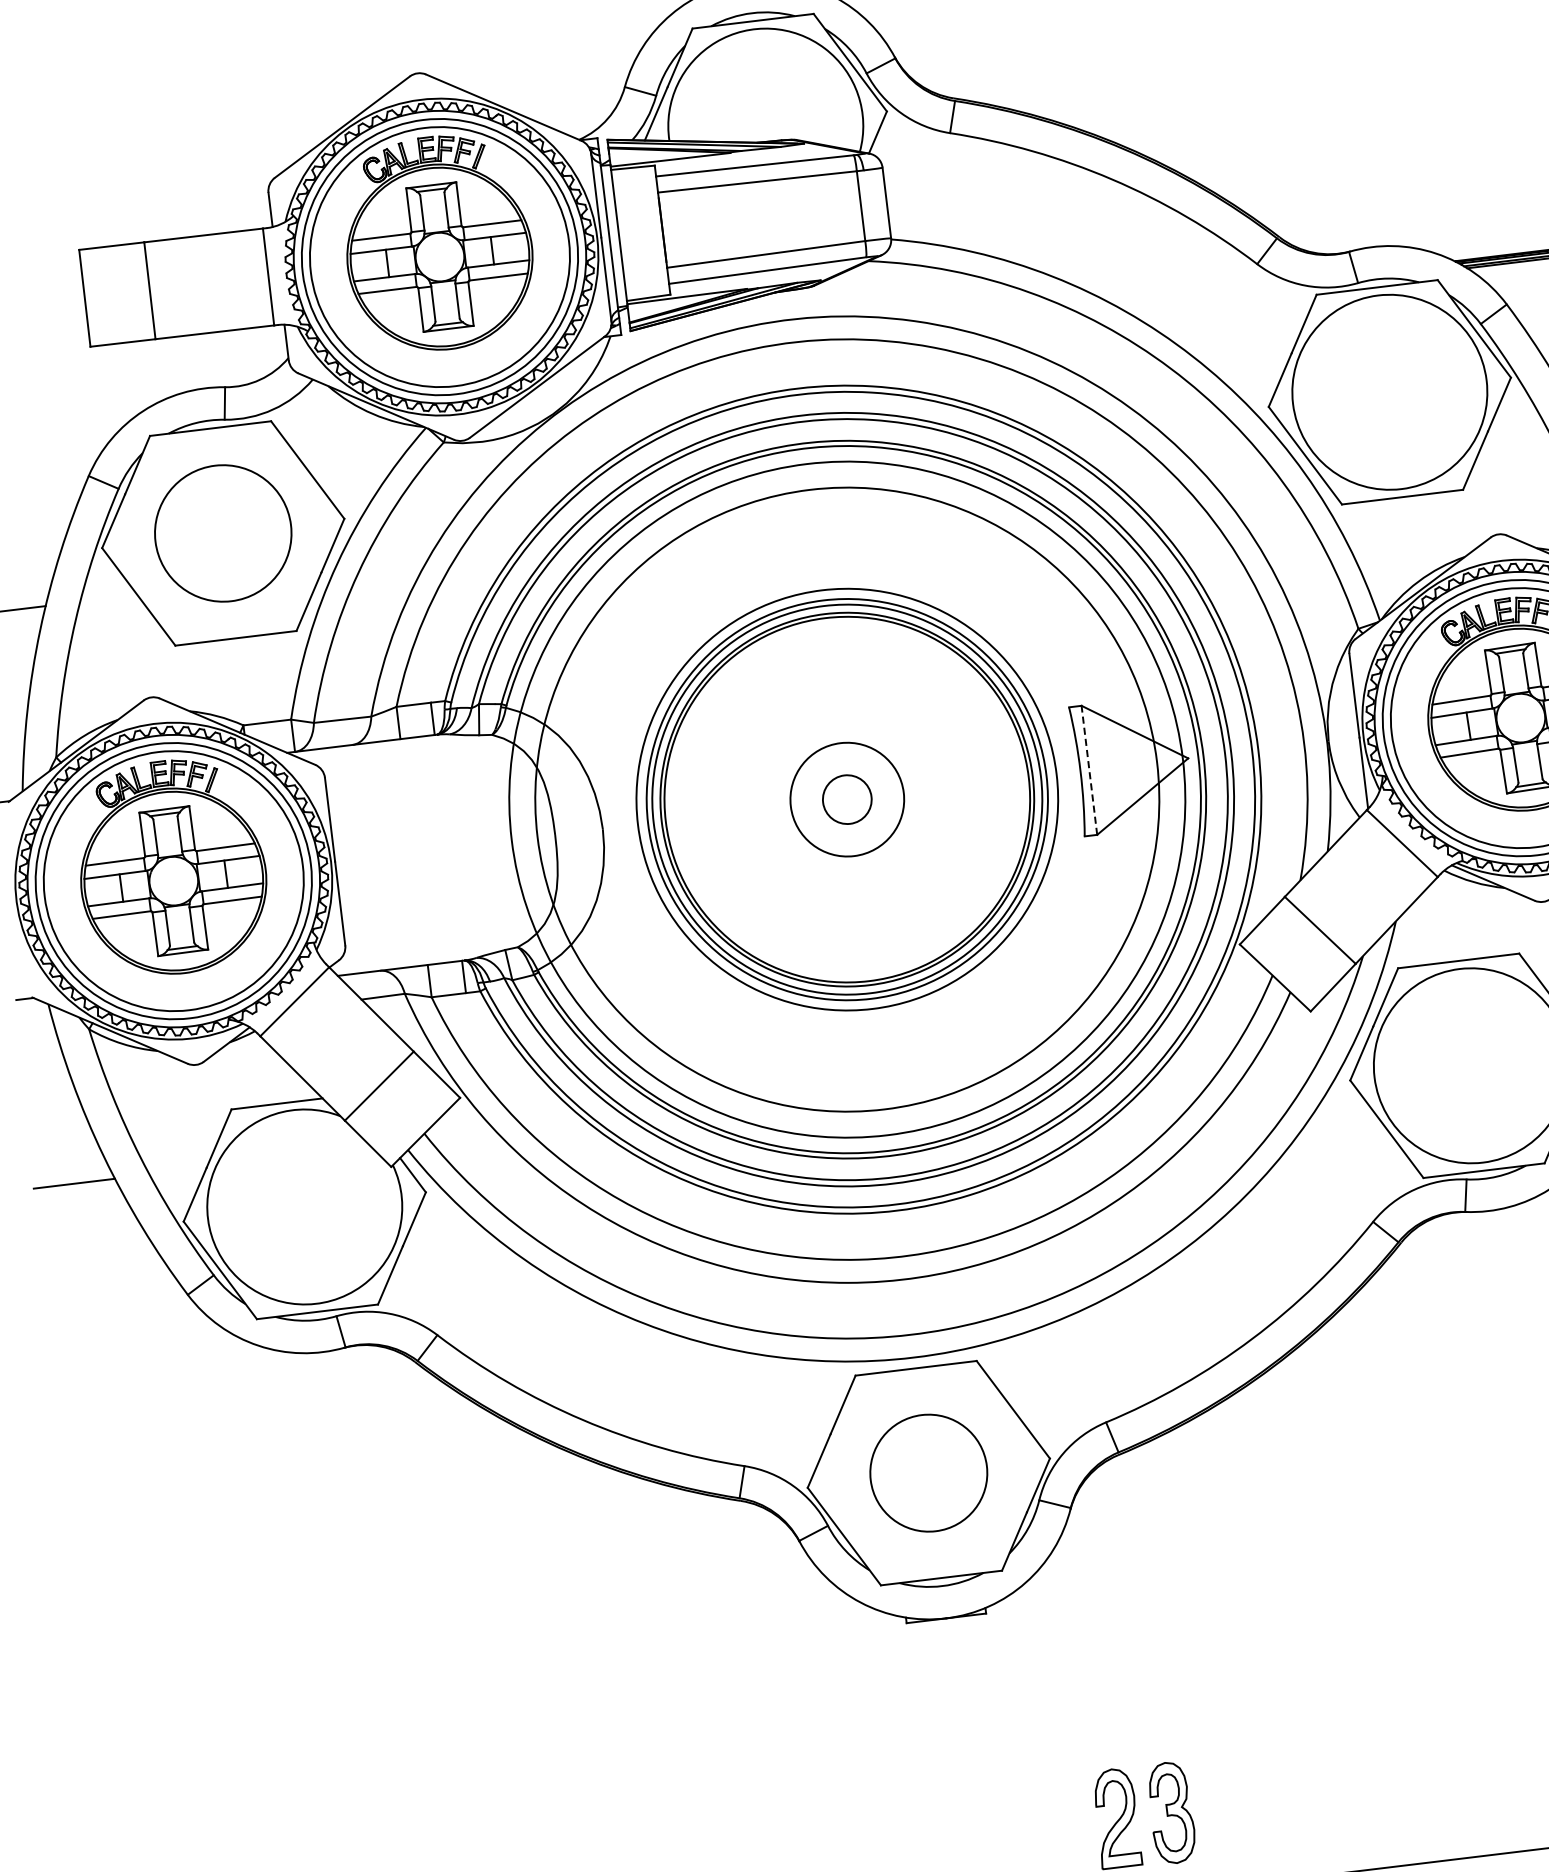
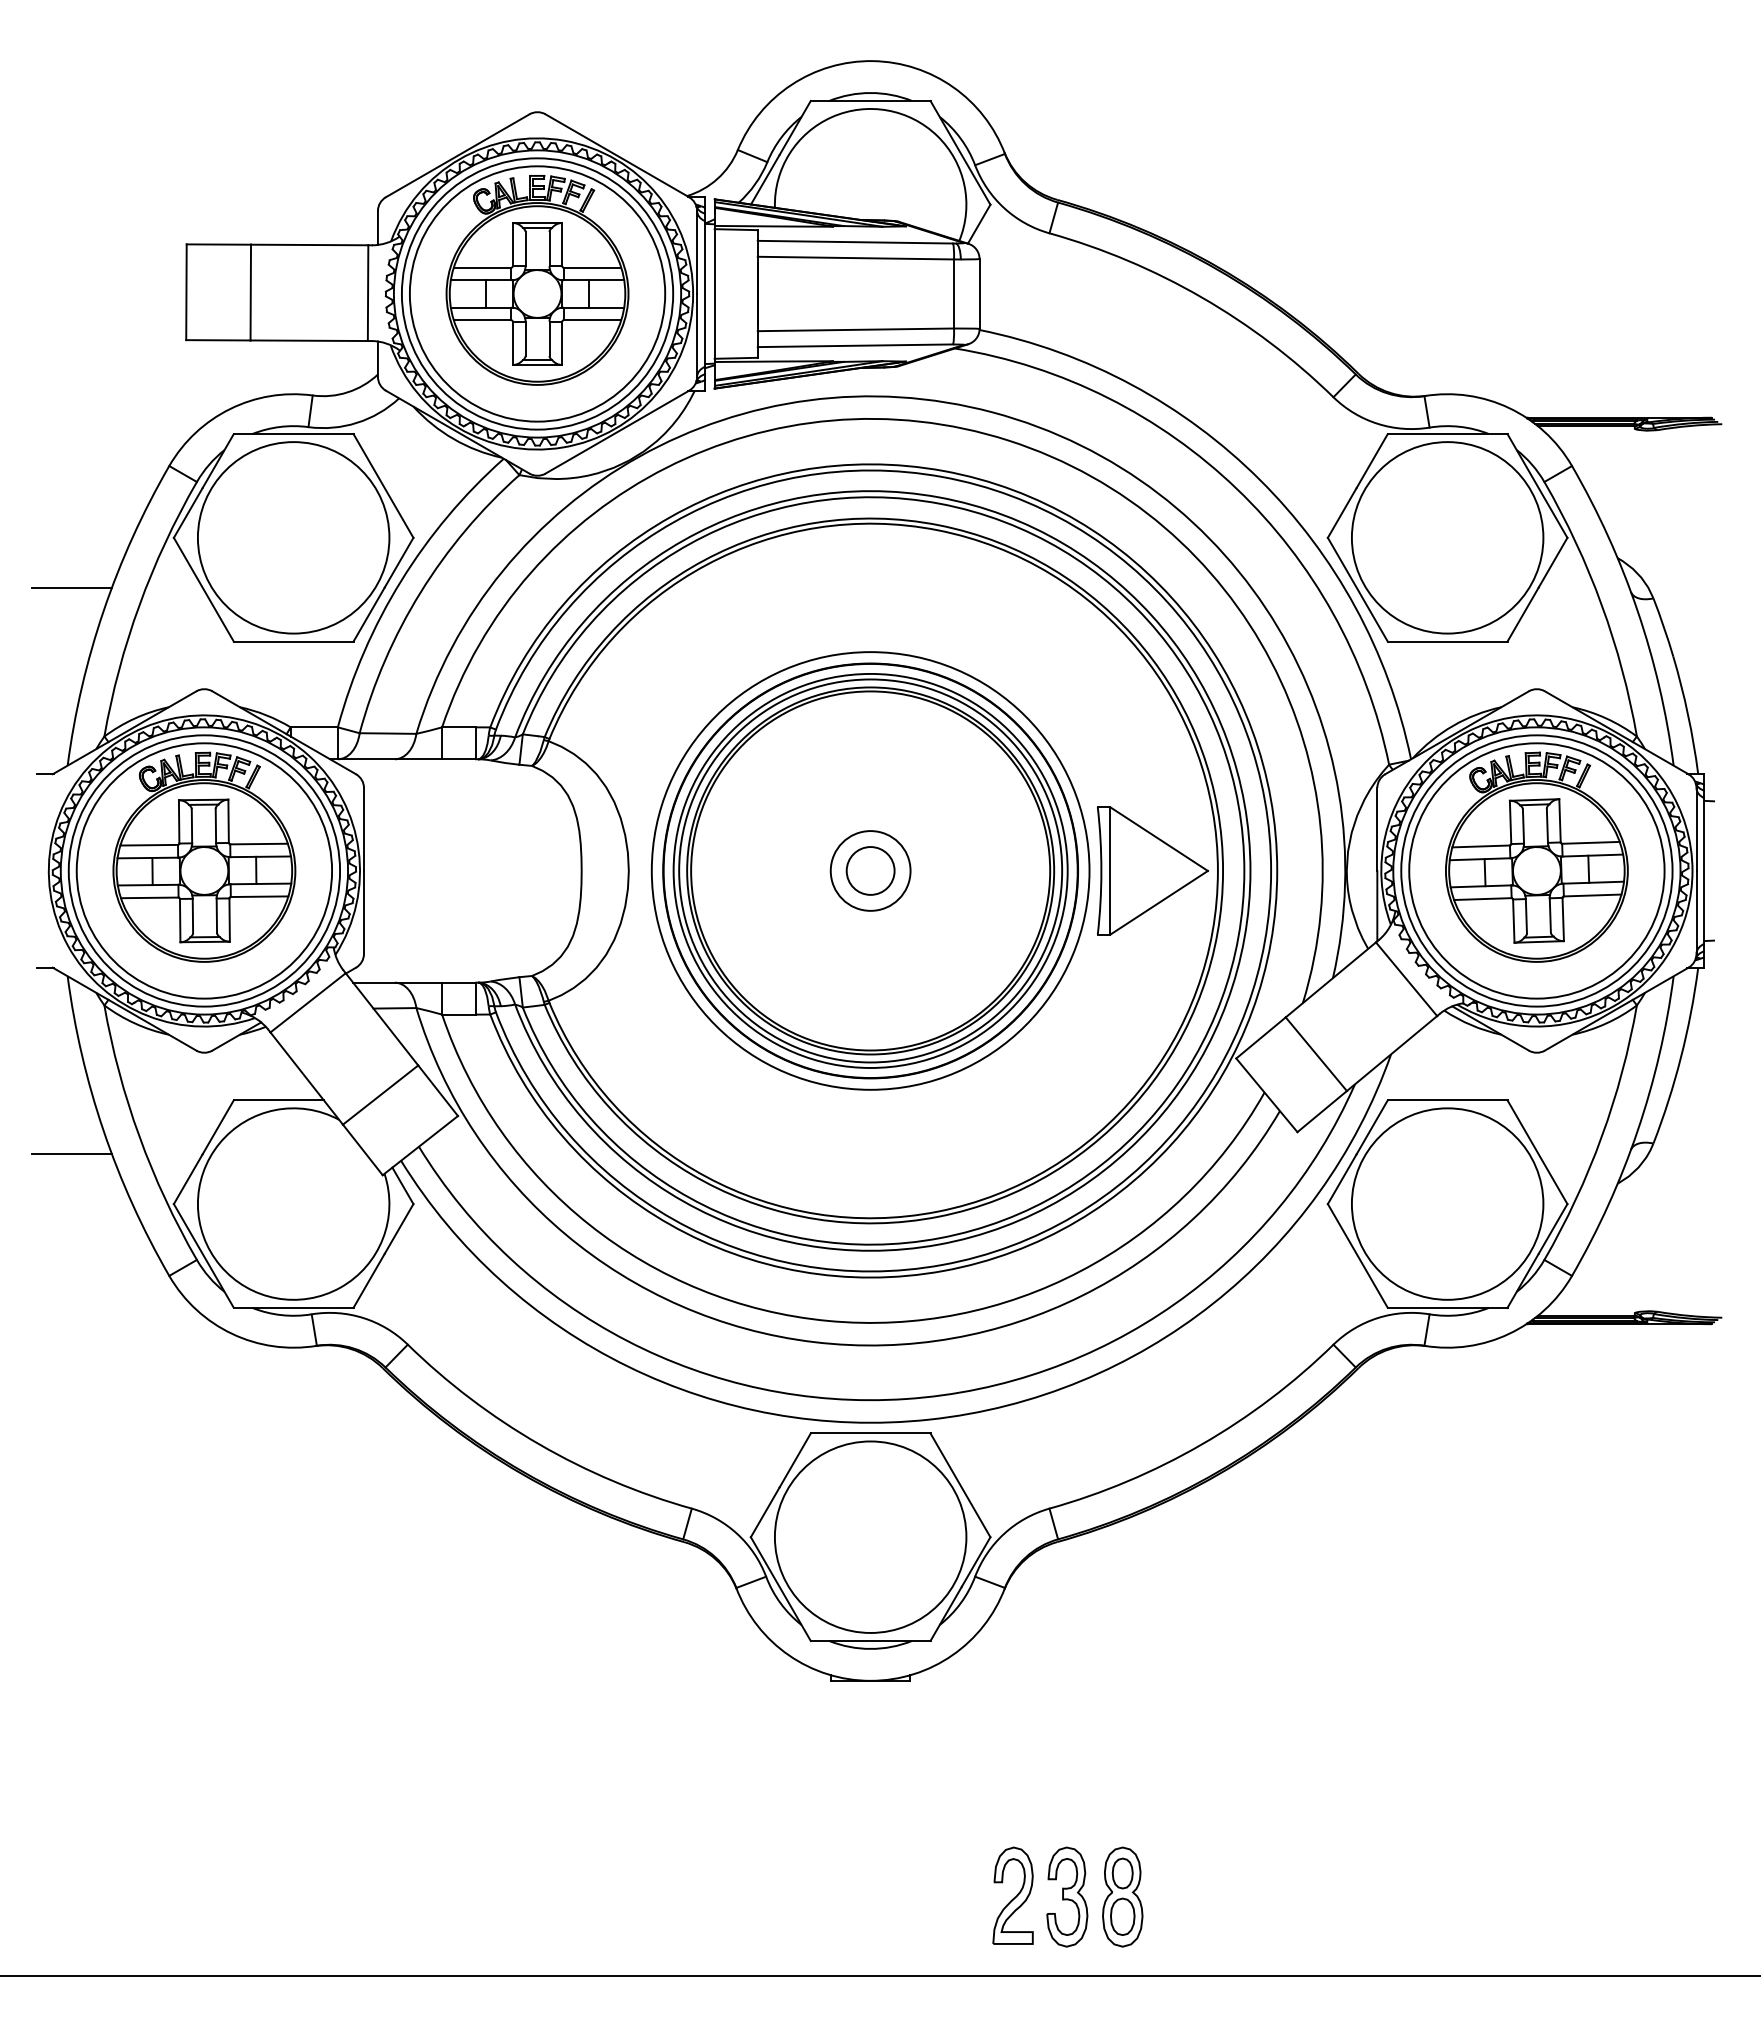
circle: (223, 533) -> (293, 537), size x1.43
line: (1089, 769) -> (1110, 870), dashed -> solid
circle: (847, 799) -> (870, 870), size x0.62
circle: (847, 799) -> (870, 870), size x0.71
circle: (847, 799) -> (870, 870), size x0.71
circle: (928, 1472) -> (870, 1536), size x1.67
part: (1227, 1805) -> (1122, 1896), added

